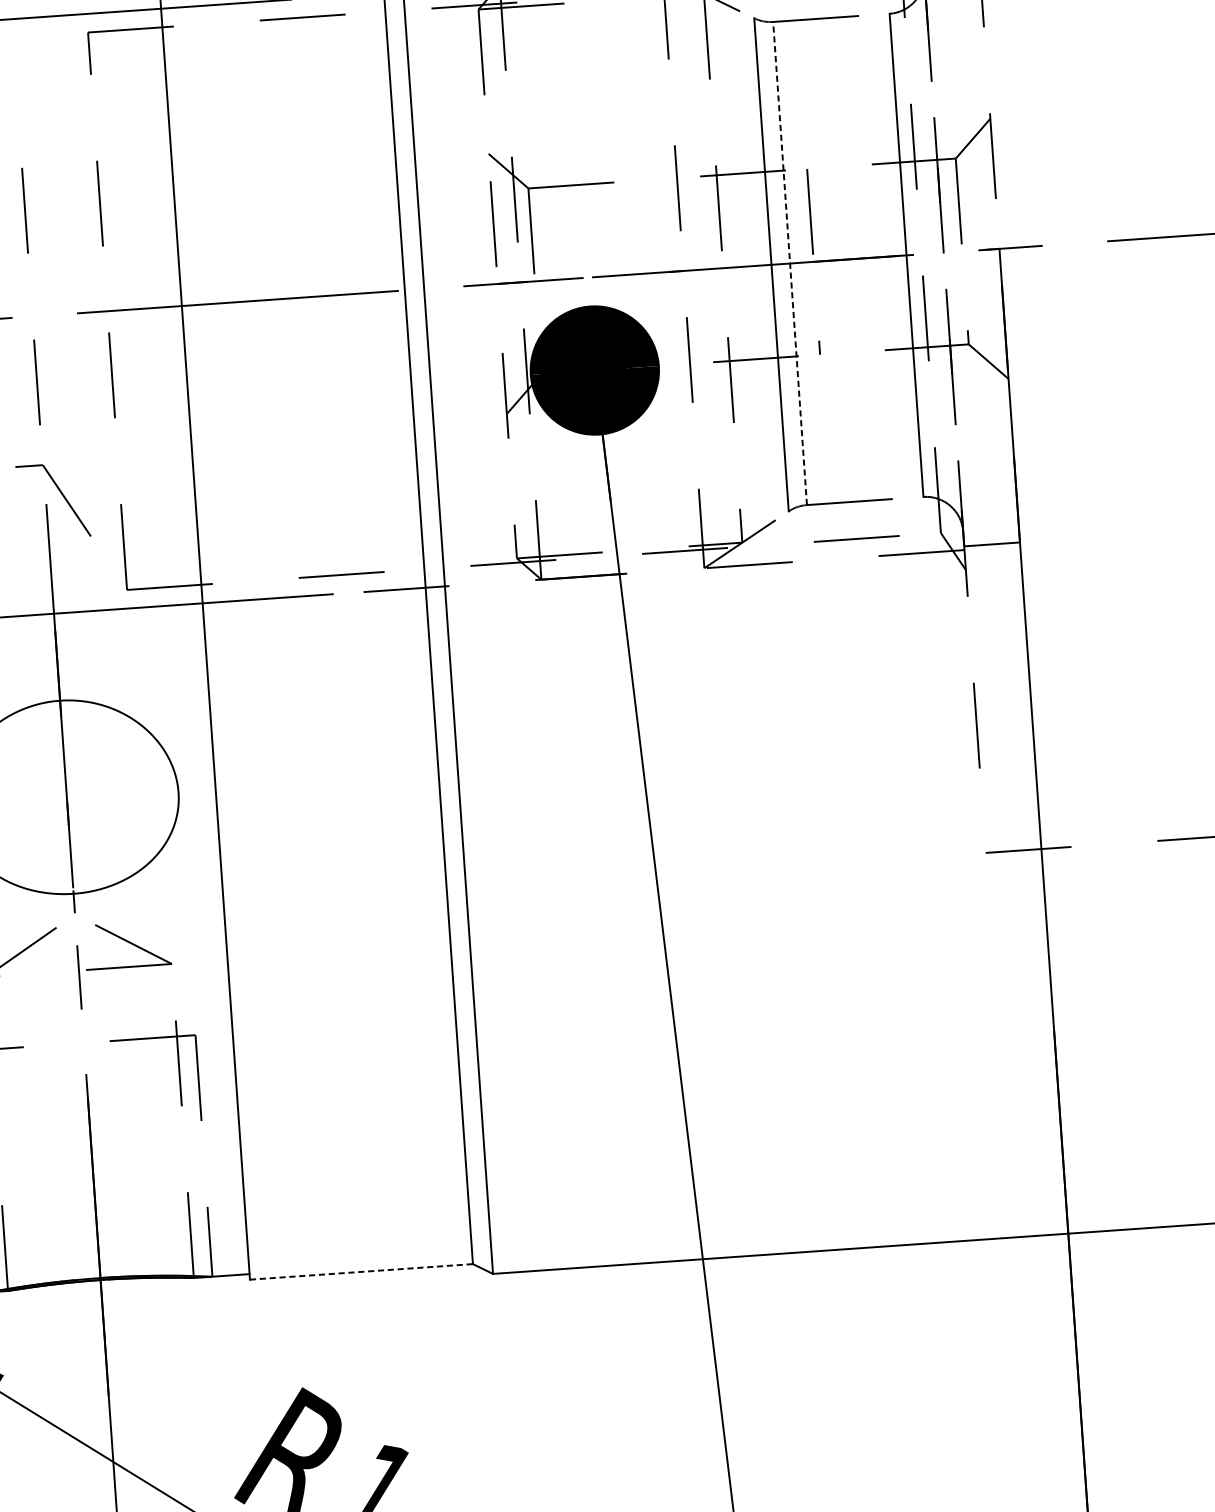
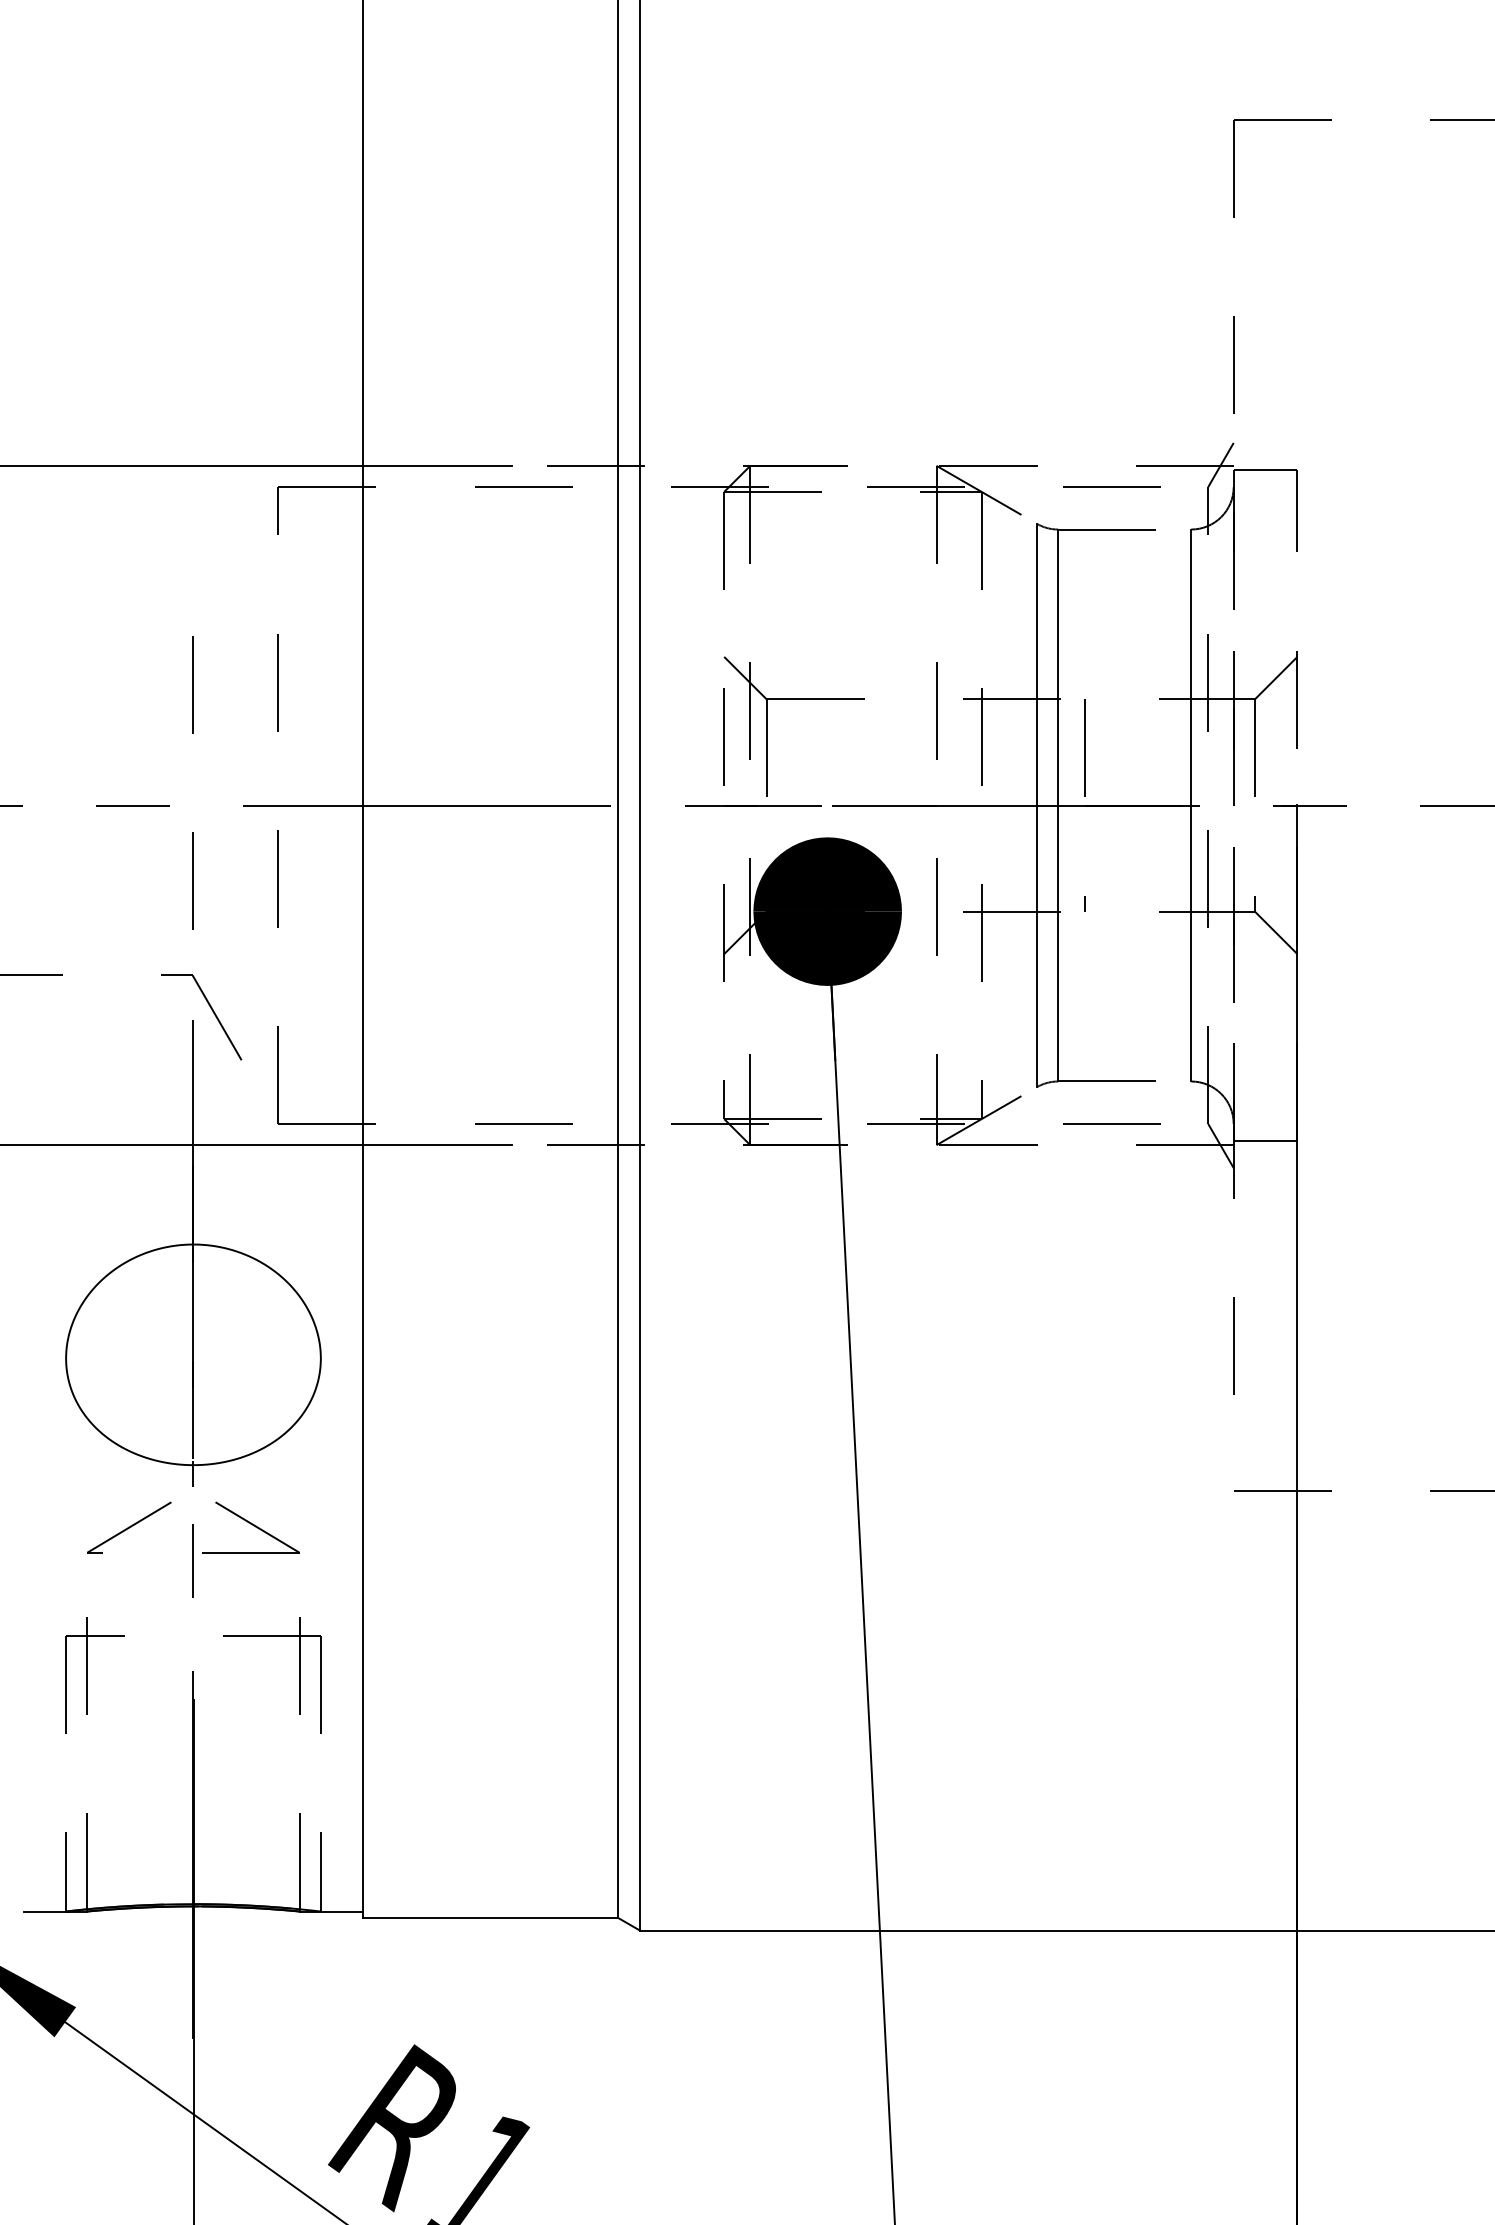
line: (790, 263) -> (1058, 805), dashed -> solid
line: (362, 1271) -> (491, 1917), dashed -> solid

